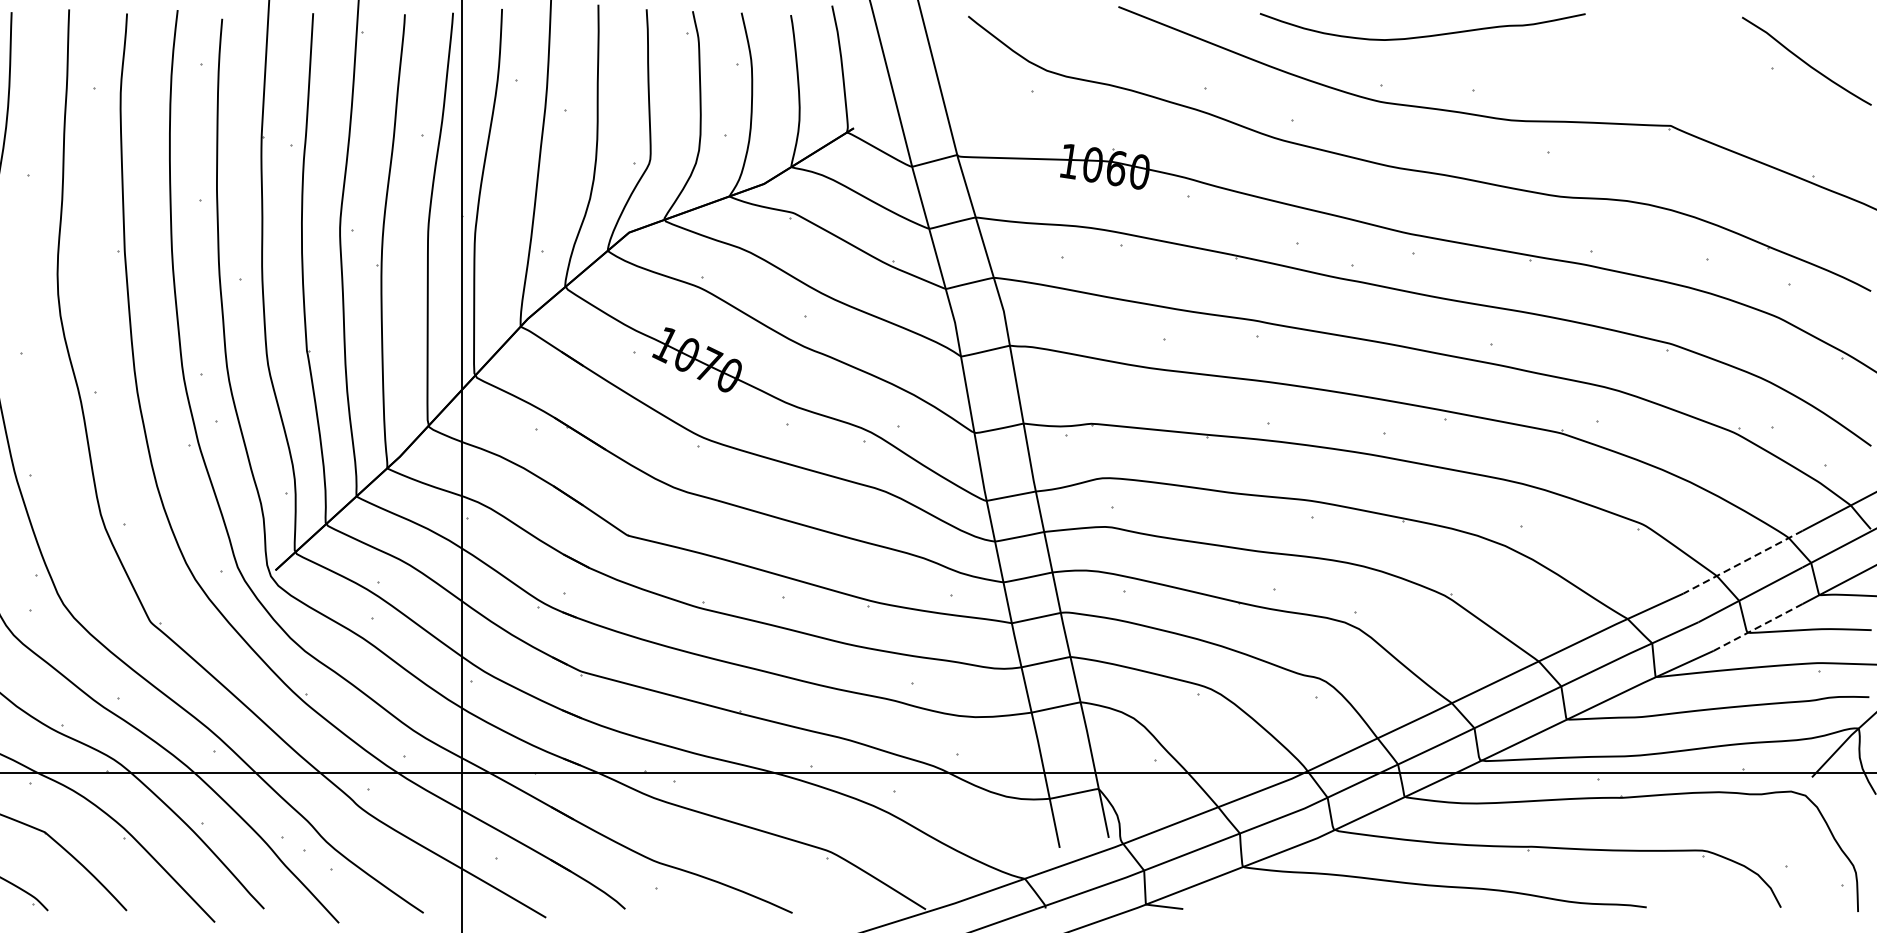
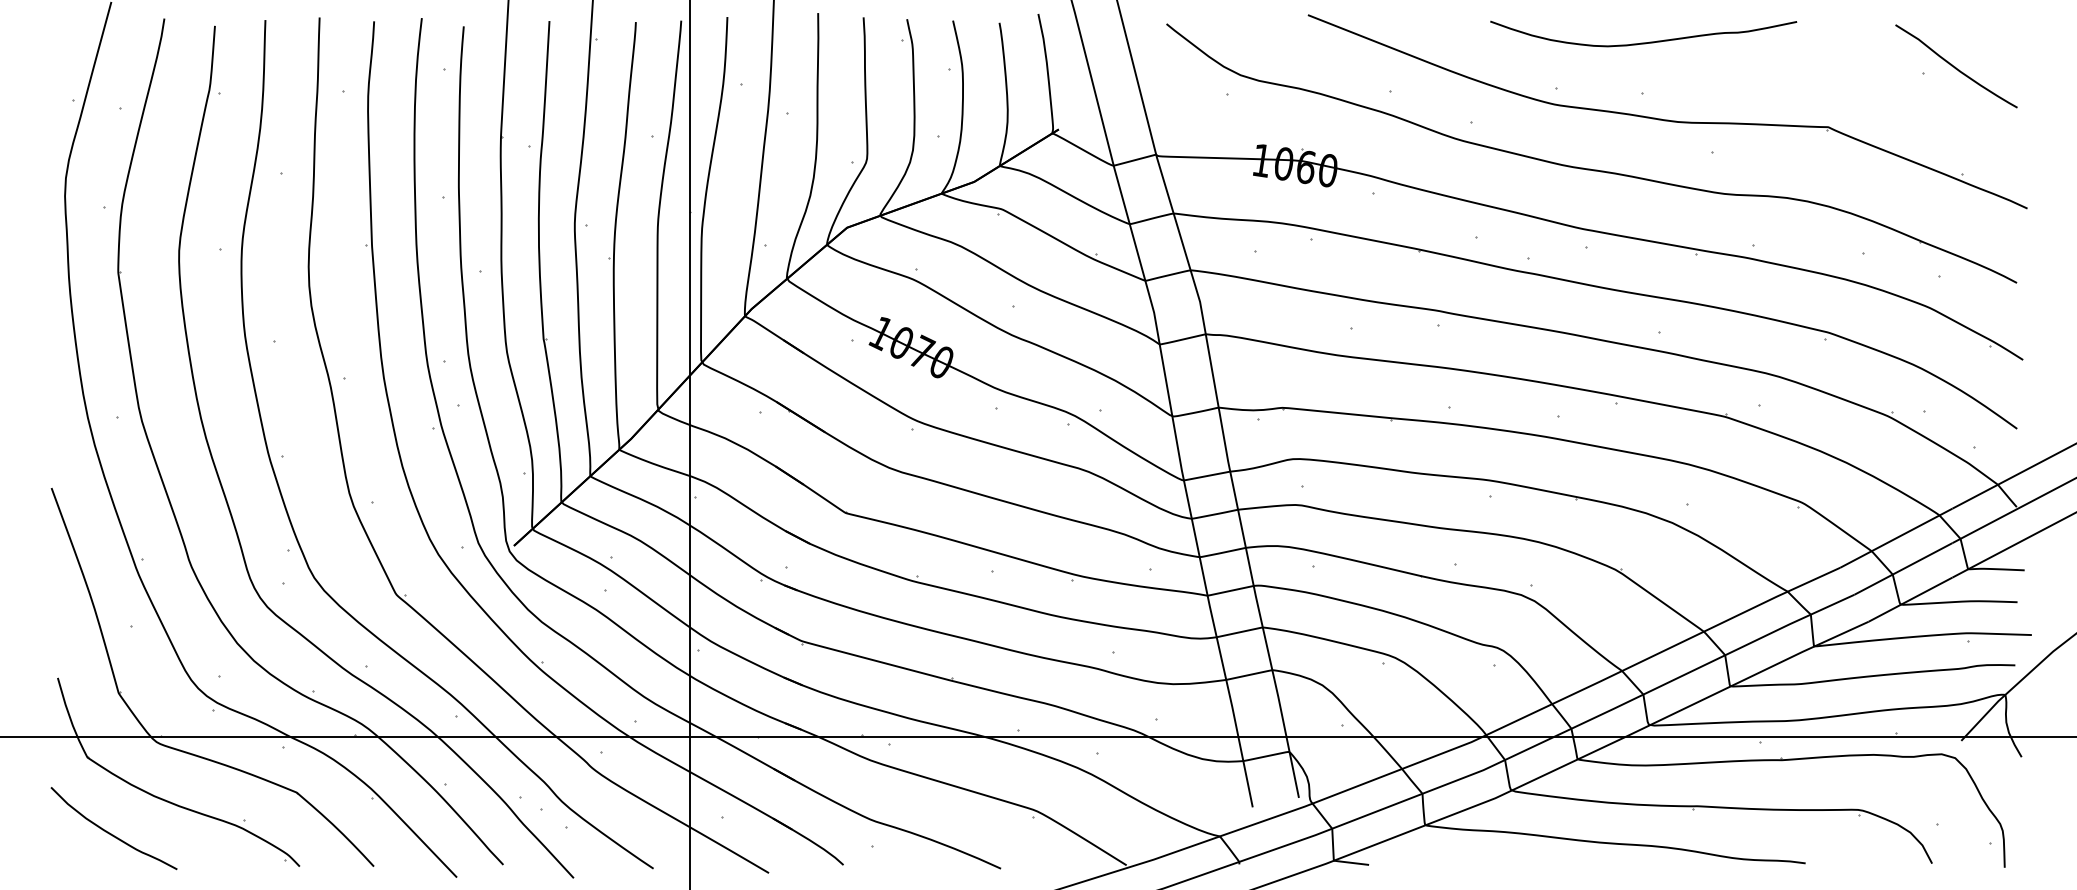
curve: (1422, 35) -> (1643, 42), moved
line: (1742, 562) -> (1895, 538), dashed -> solid
line: (1758, 627) -> (1910, 599), dashed -> solid

